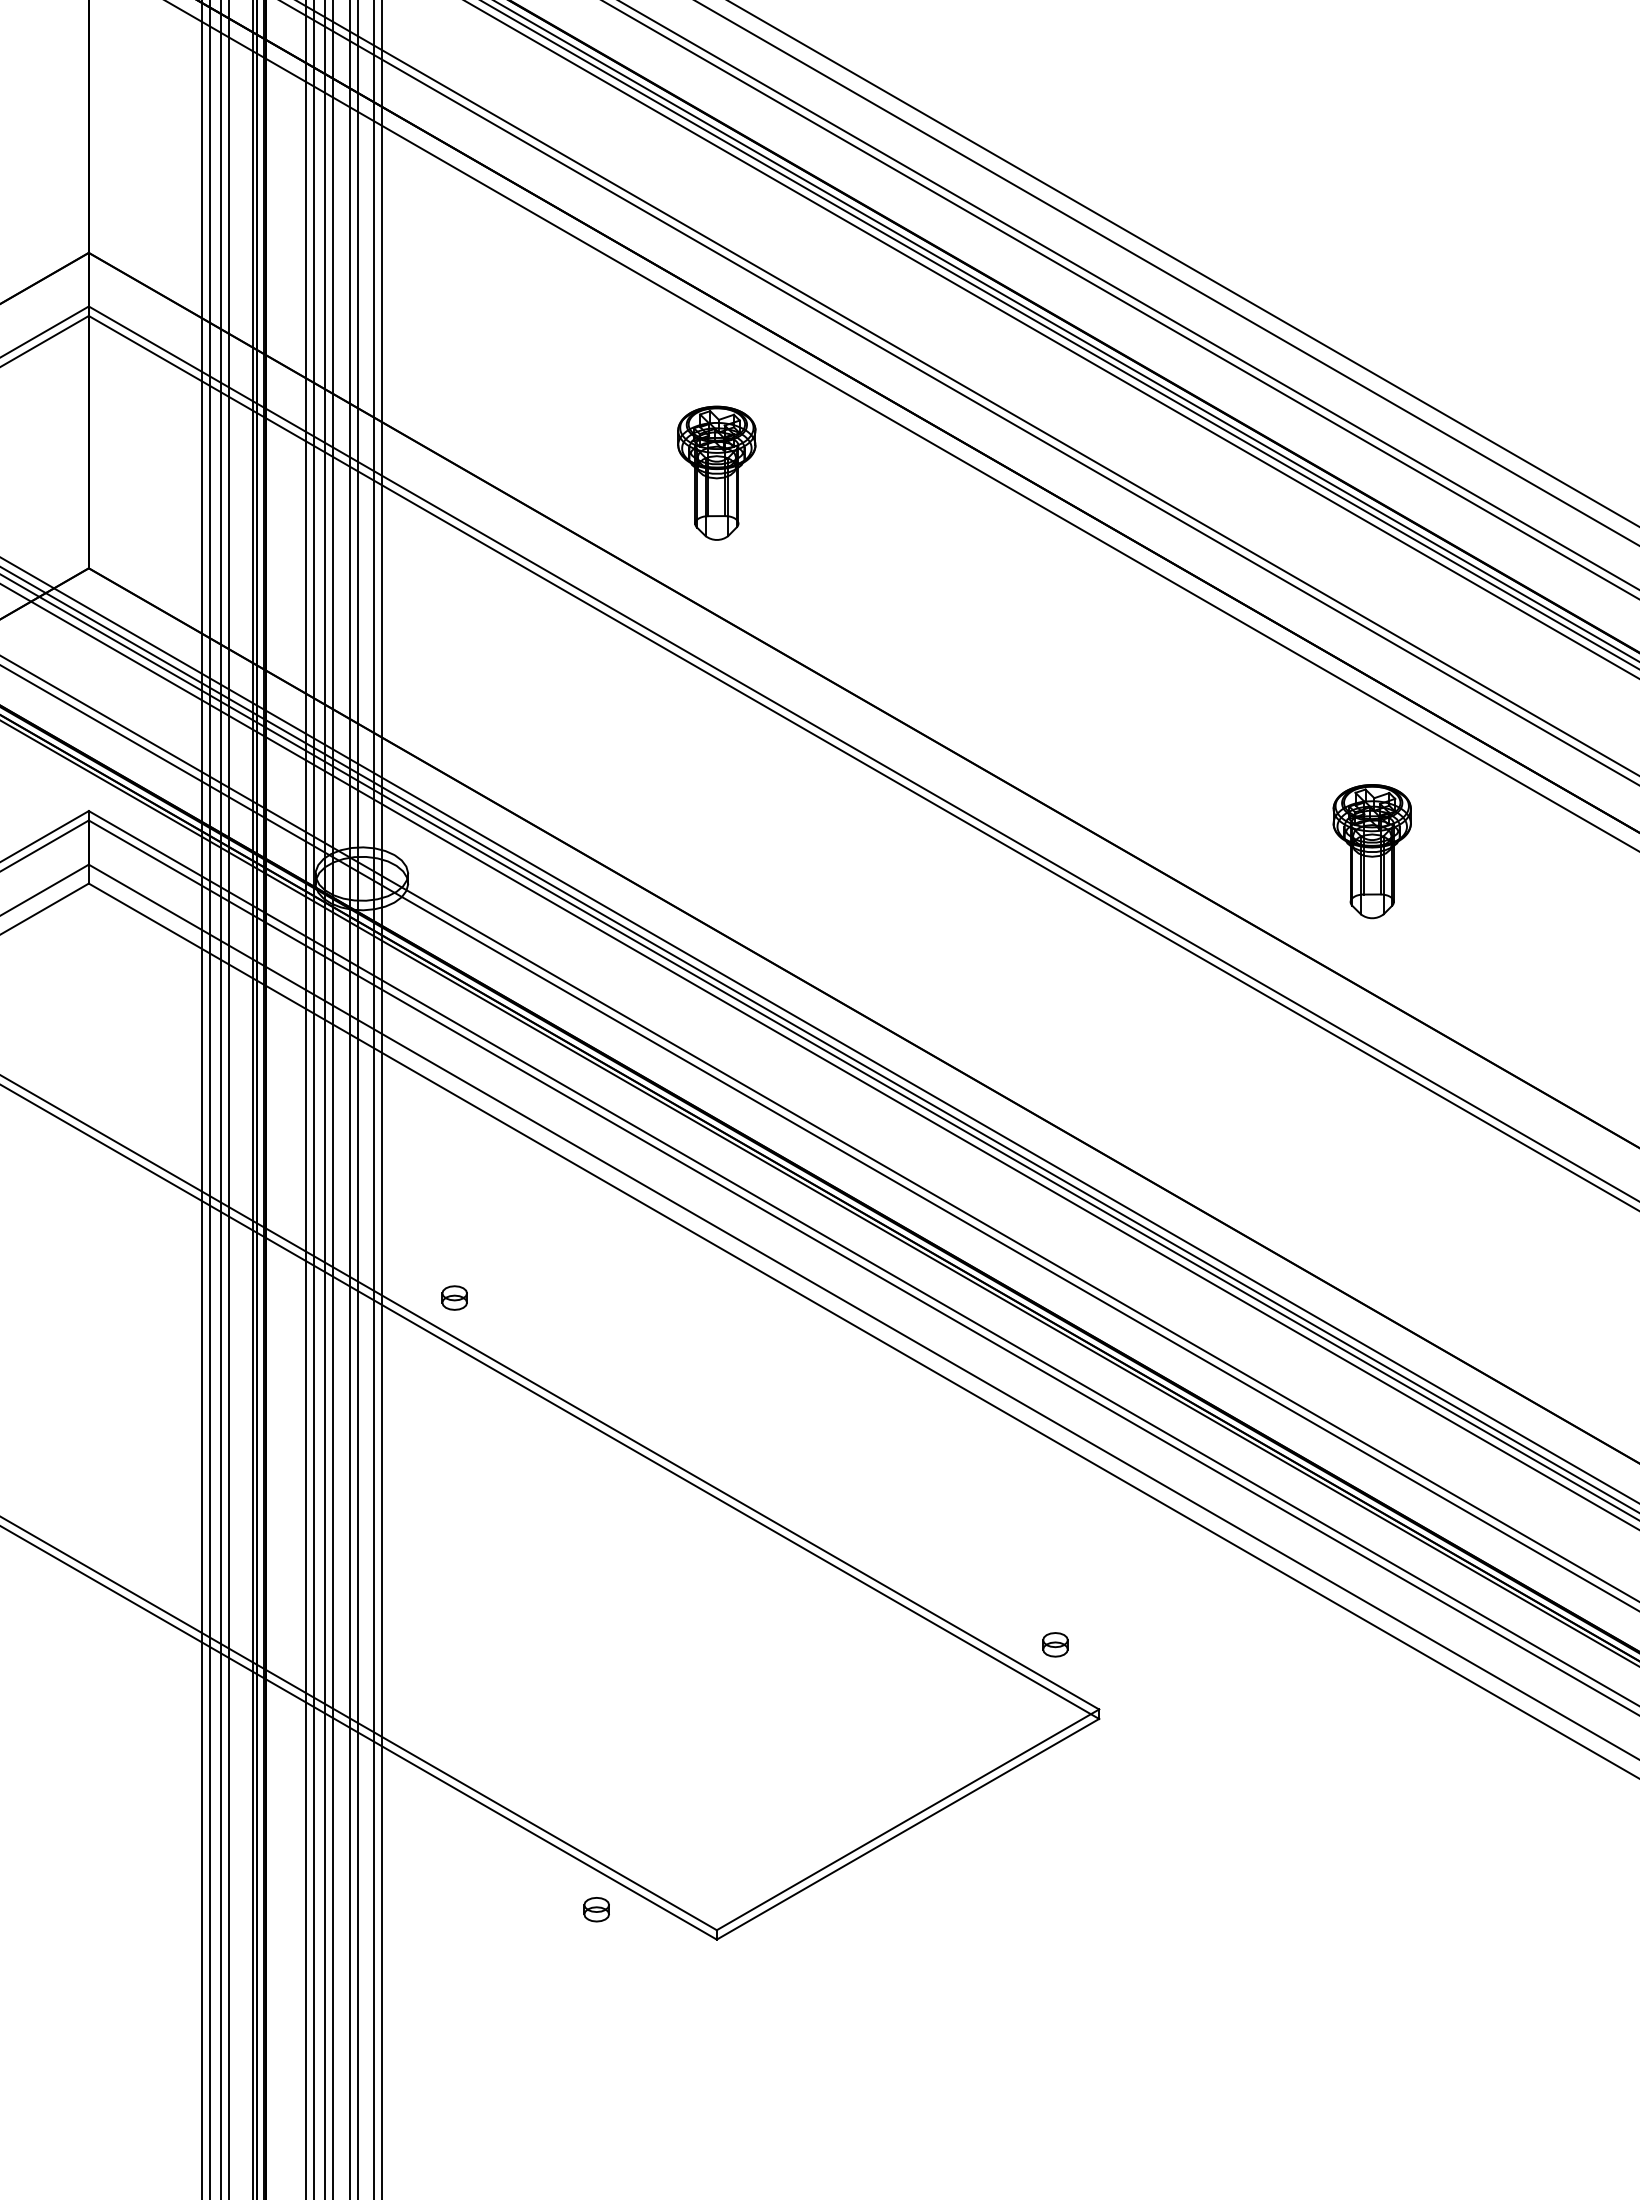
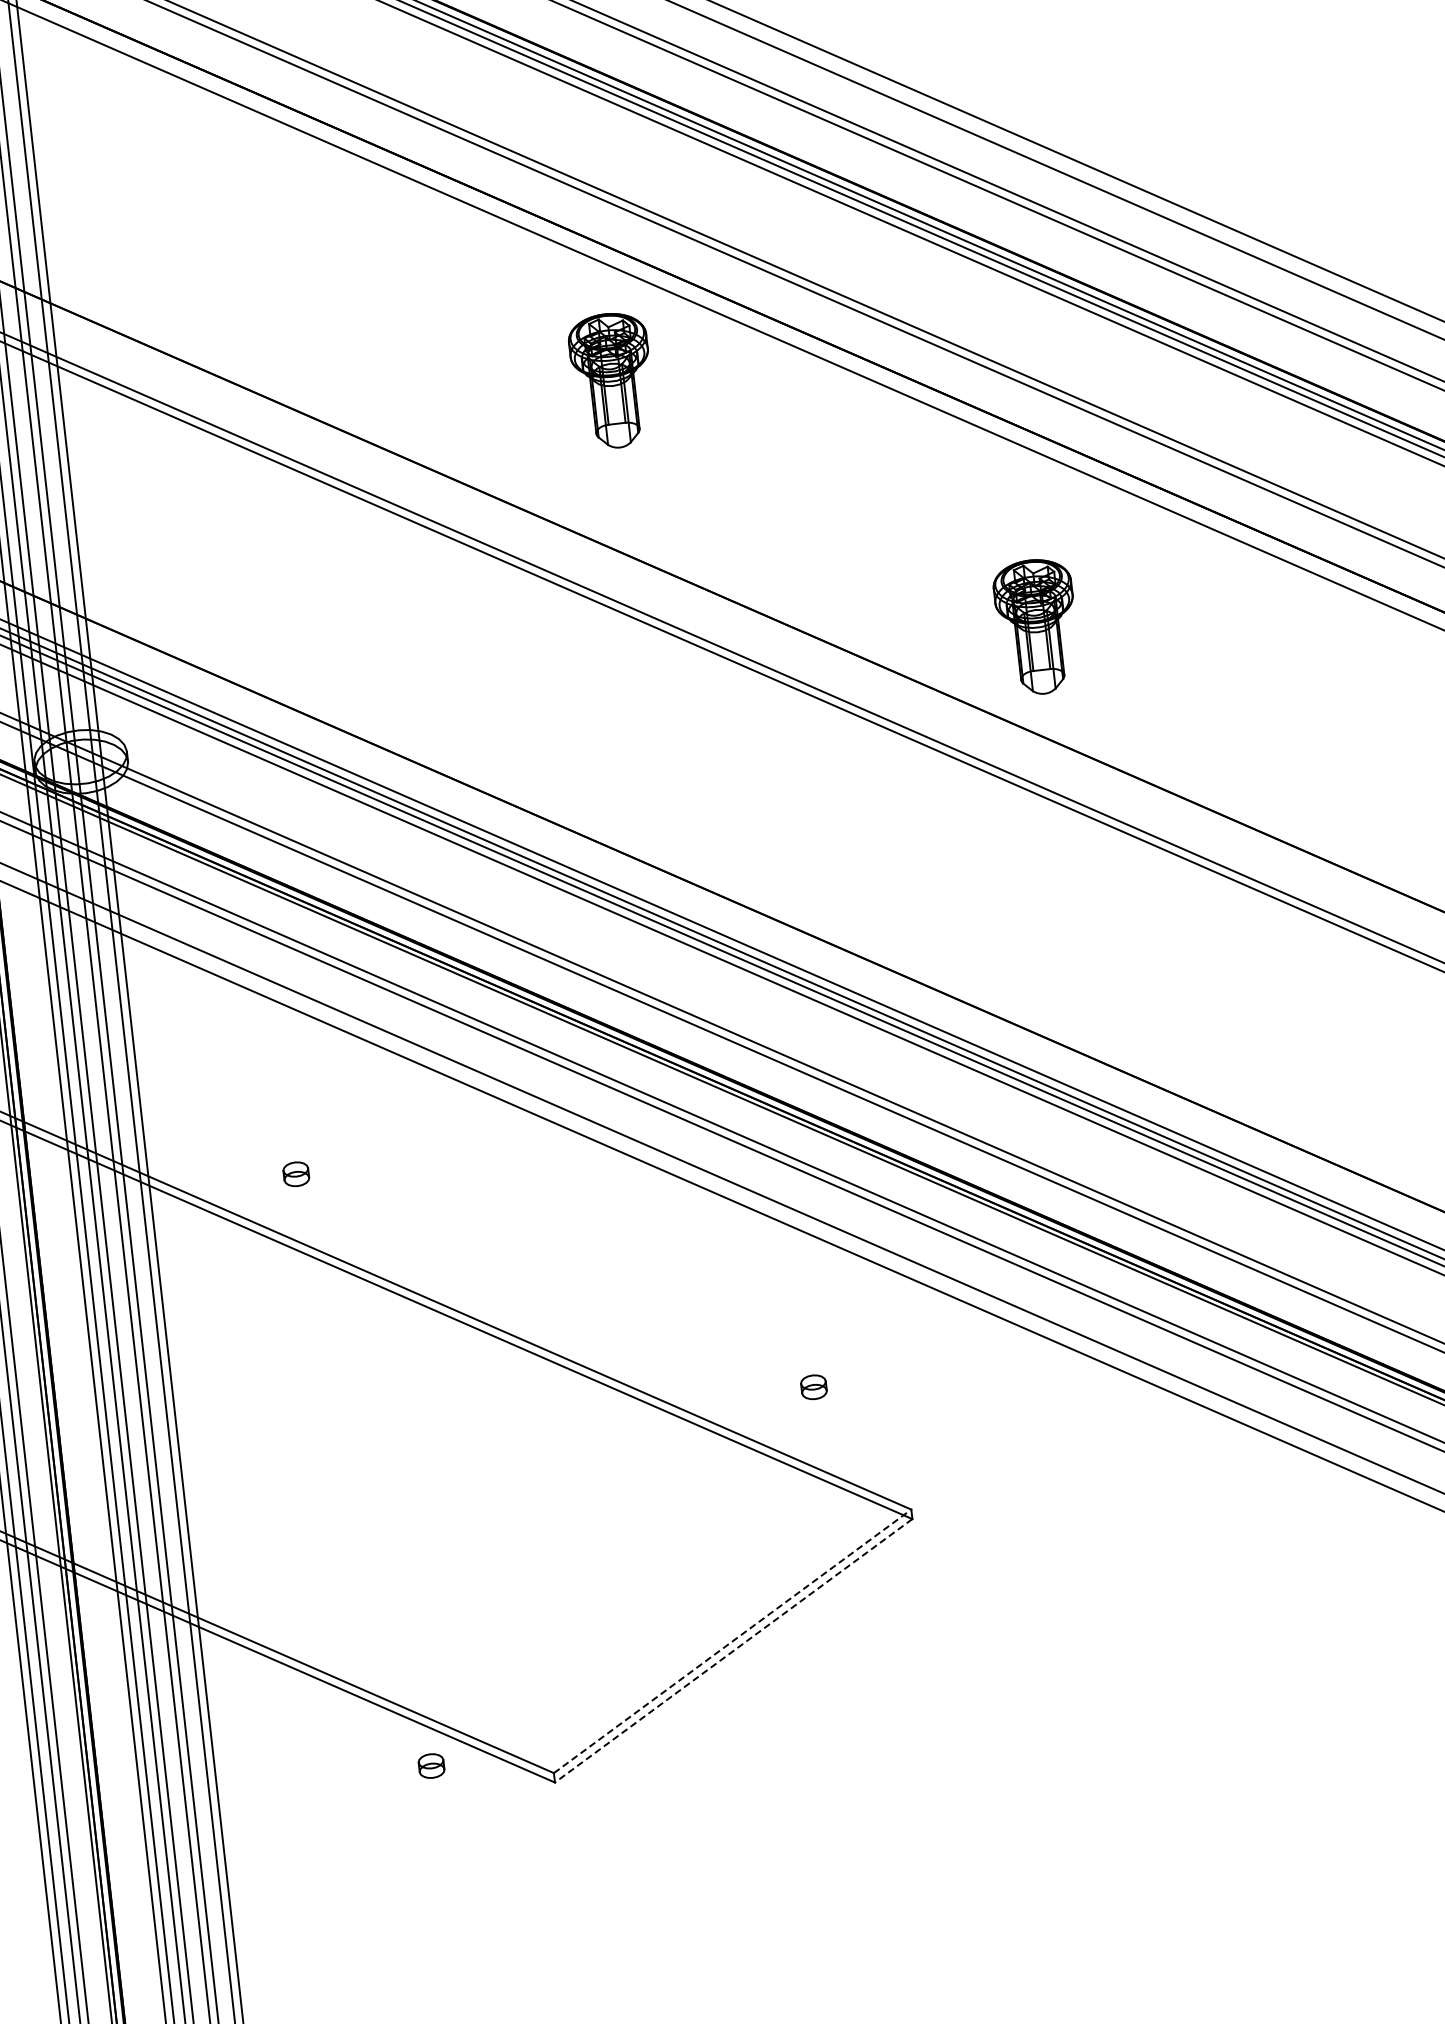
part: (716, 472) -> (611, 380), moved
part: (1371, 851) -> (1036, 627), moved
part: (454, 1297) -> (296, 1173), moved
part: (1055, 1644) -> (813, 1386), moved
line: (908, 1819) -> (733, 1640), solid -> dashed
line: (908, 1829) -> (734, 1650), solid -> dashed

